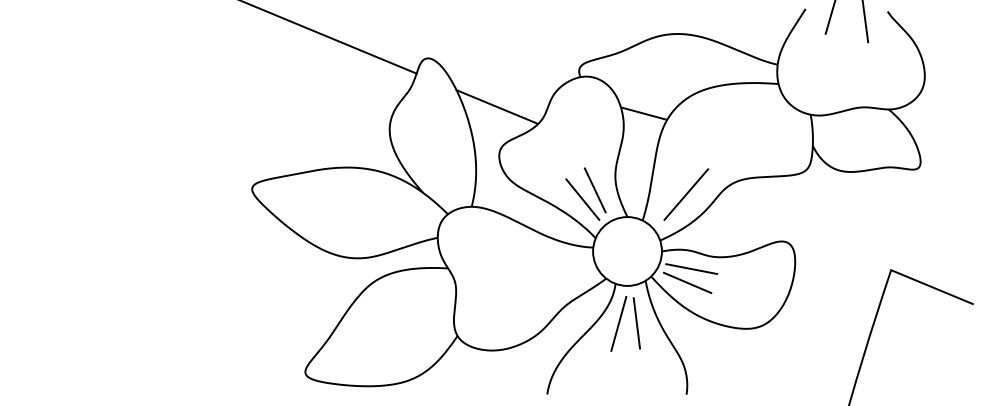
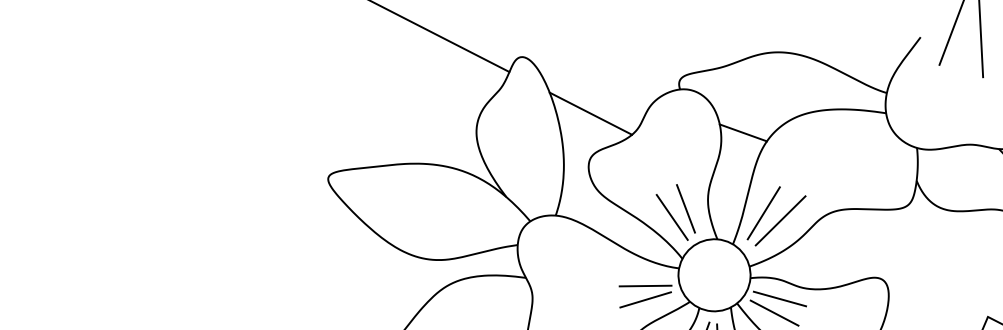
line: (669, 188) -> (763, 213), added
line: (562, 266) -> (645, 285), added
line: (563, 280) -> (645, 300), added

